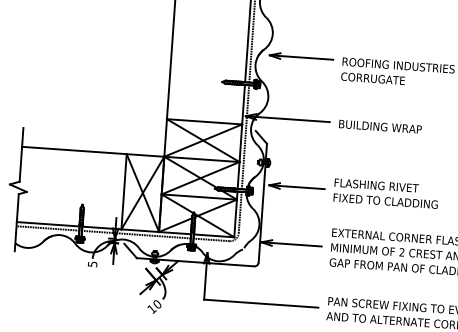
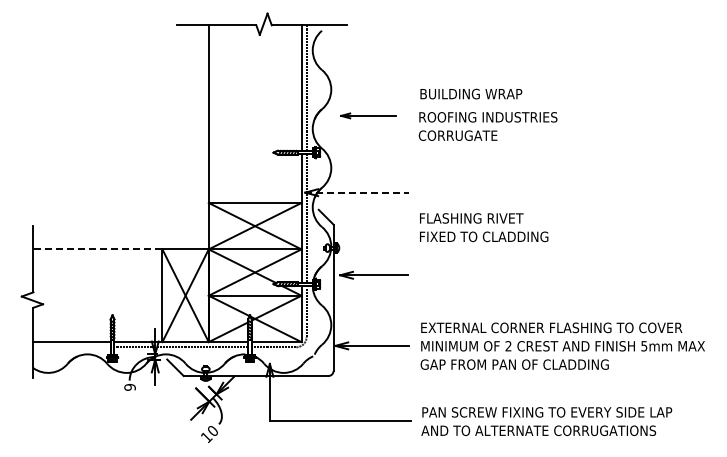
part: (301, 57) -> (368, 115), size x0.7
line: (287, 119) -> (356, 192), solid -> dashed
text: (380, 126) -> (471, 93), moved
line: (74, 150) -> (97, 249), solid -> dashed
text: (386, 193) -> (484, 227), moved
line: (47, 228) -> (71, 347), removed
text: (92, 264) -> (129, 387), 5 -> 9

